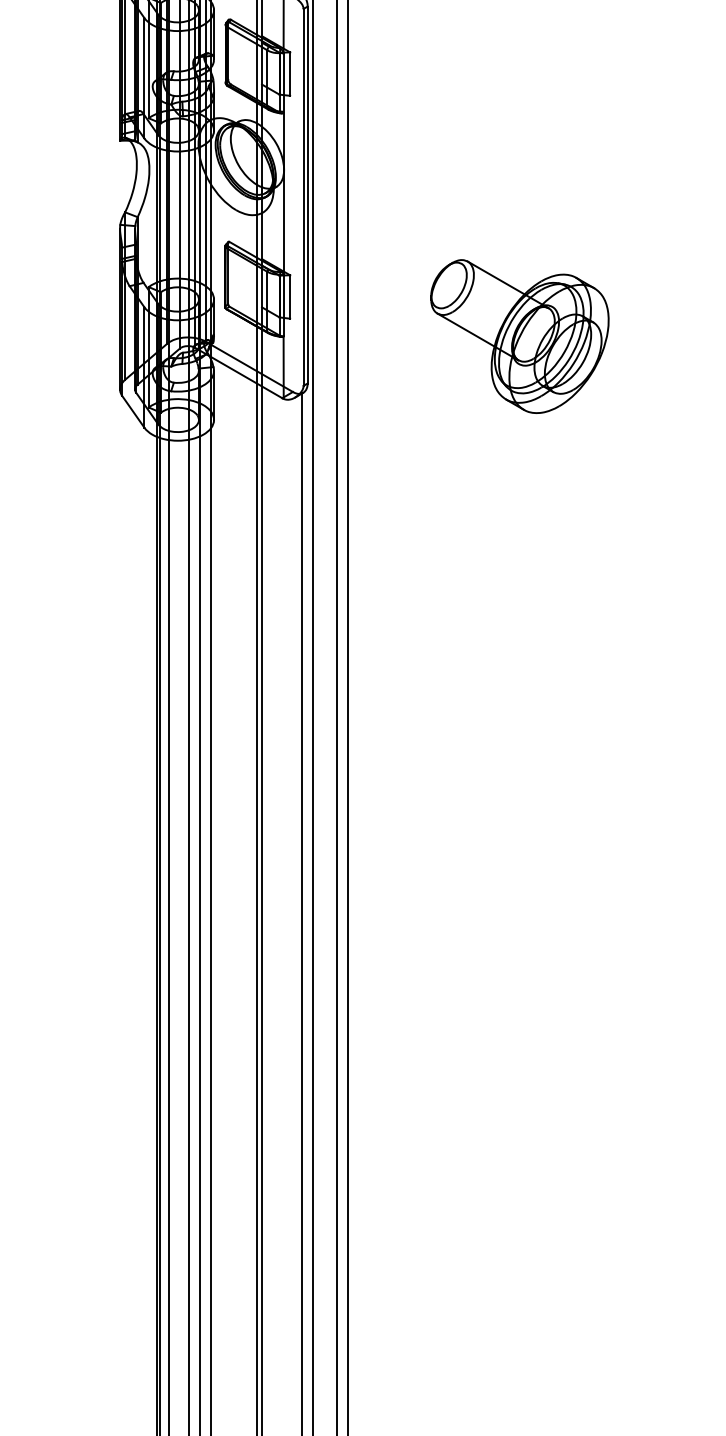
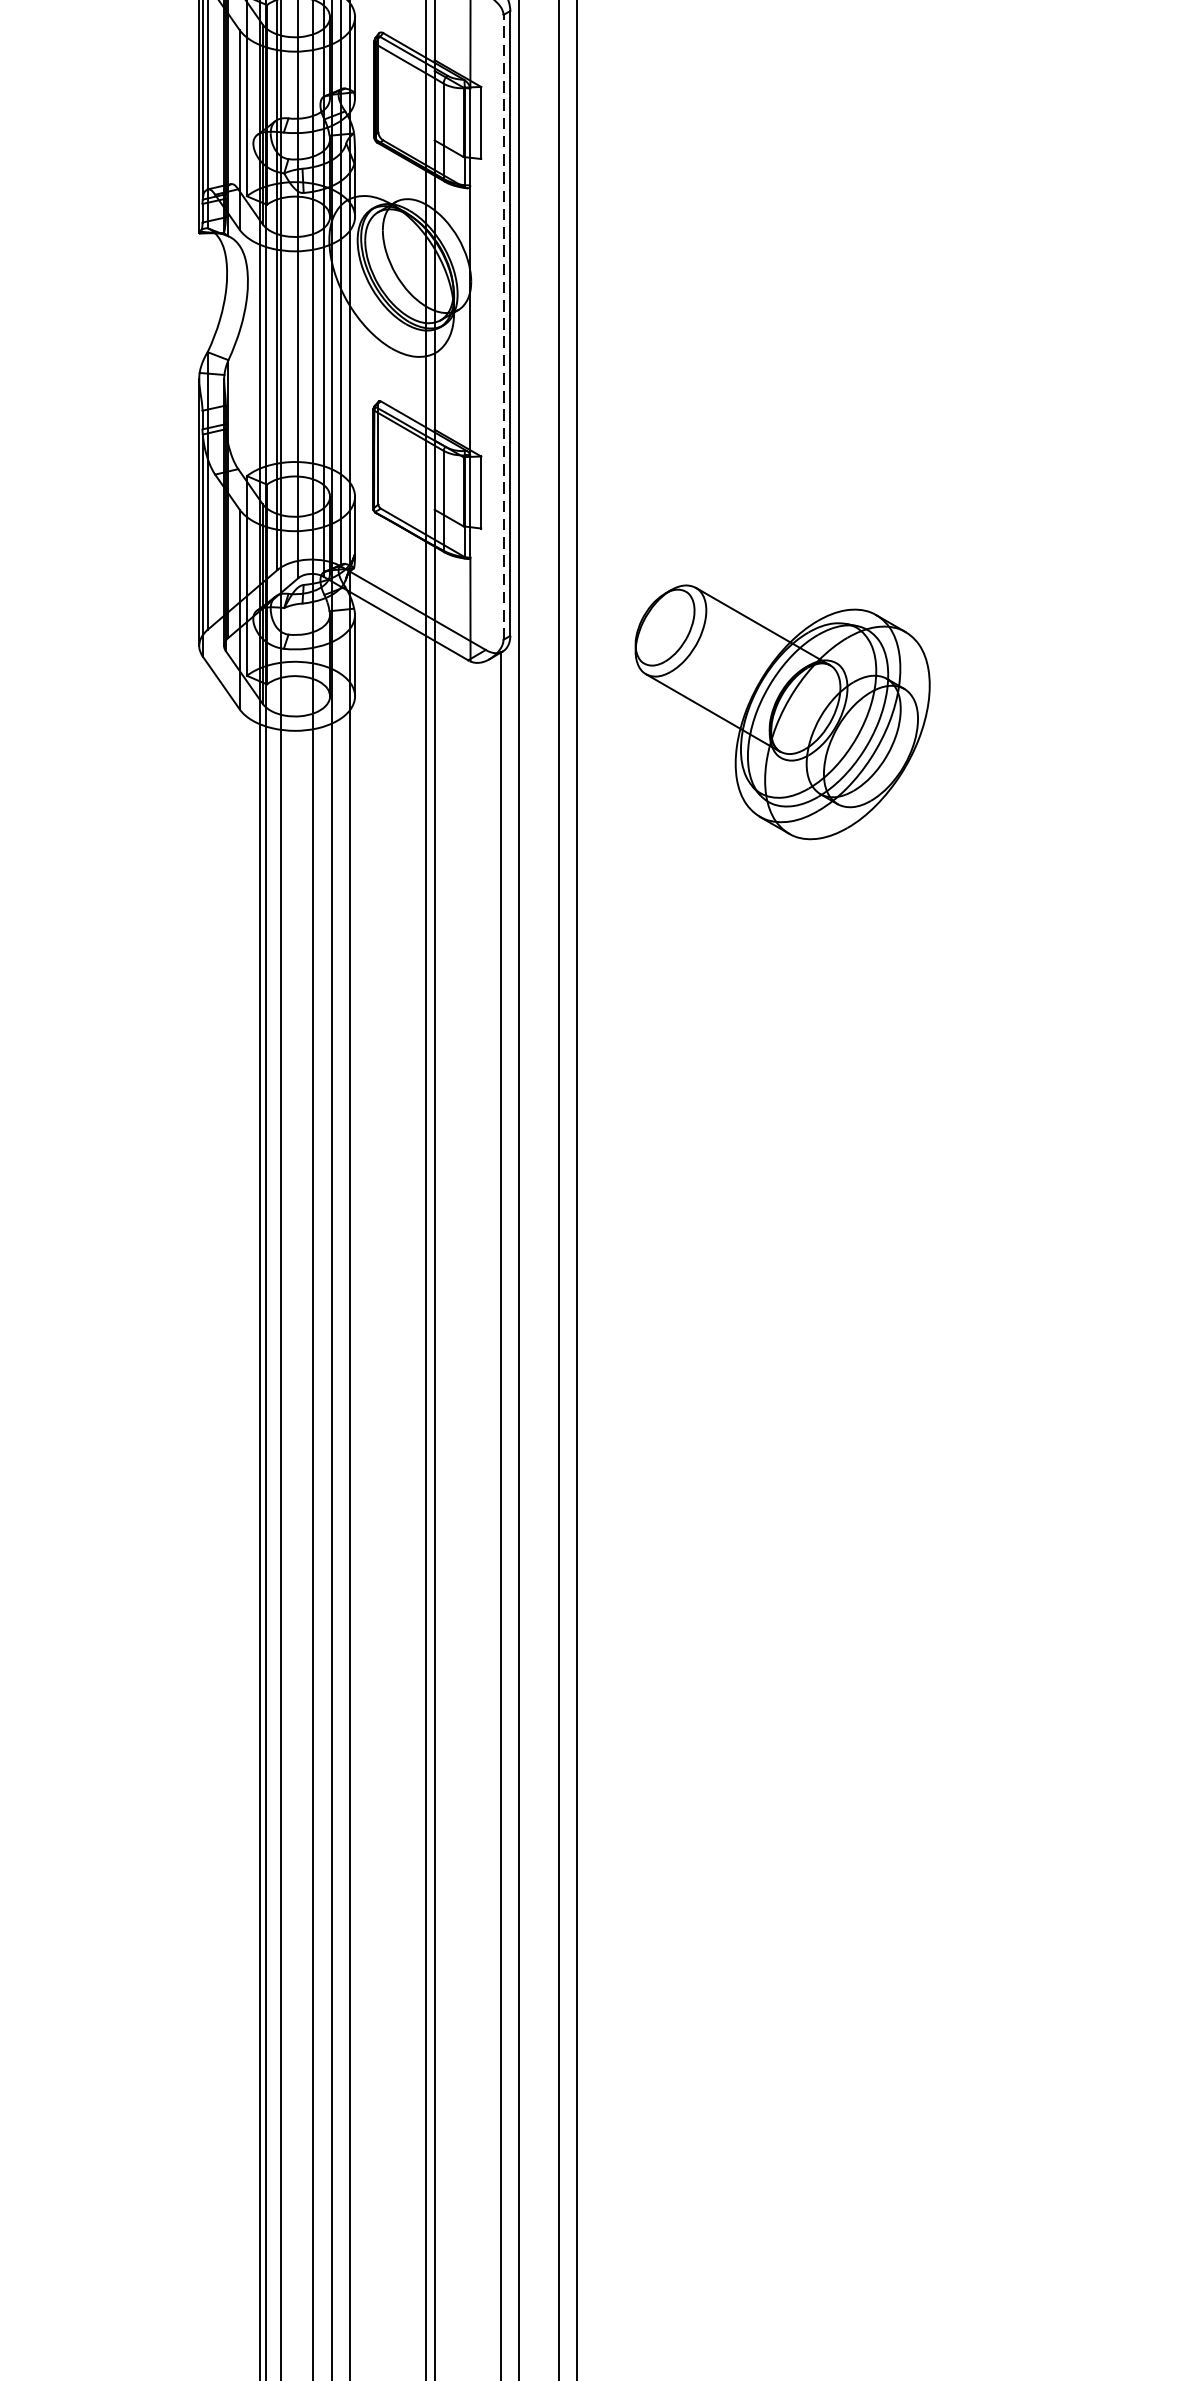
line: (303, 196) -> (503, 325), solid -> dashed
part: (519, 336) -> (781, 712), moved

